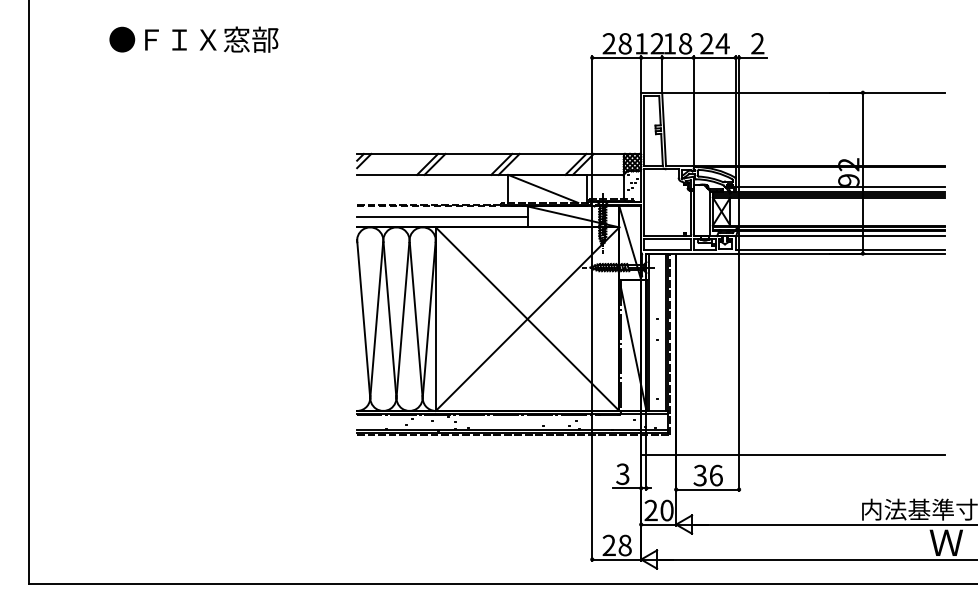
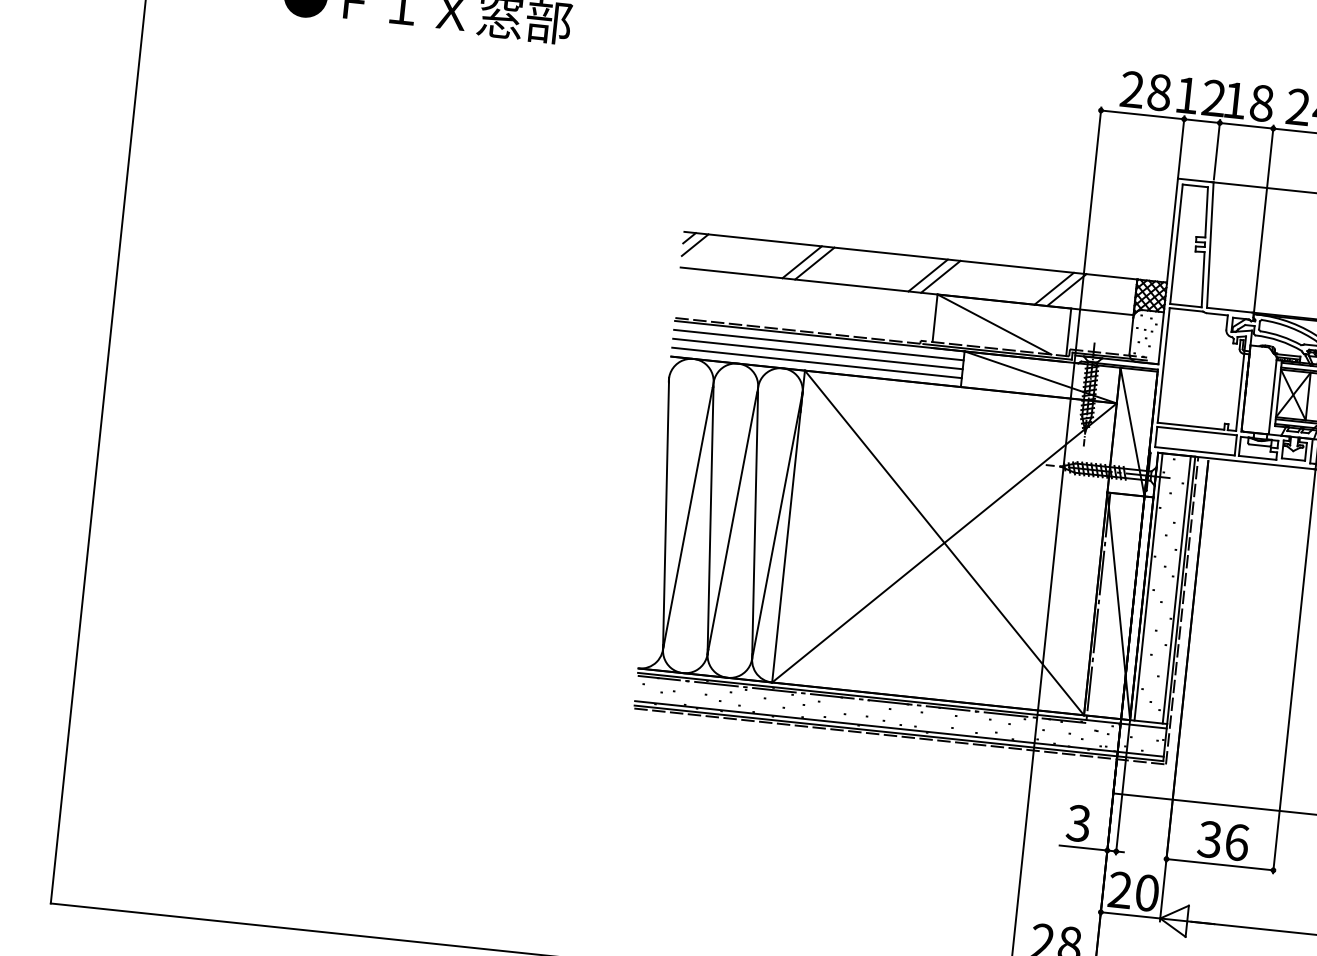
line: (442, 206) -> (820, 336), dashed -> solid
line: (442, 211) -> (819, 344), added
line: (442, 222) -> (817, 363), added

